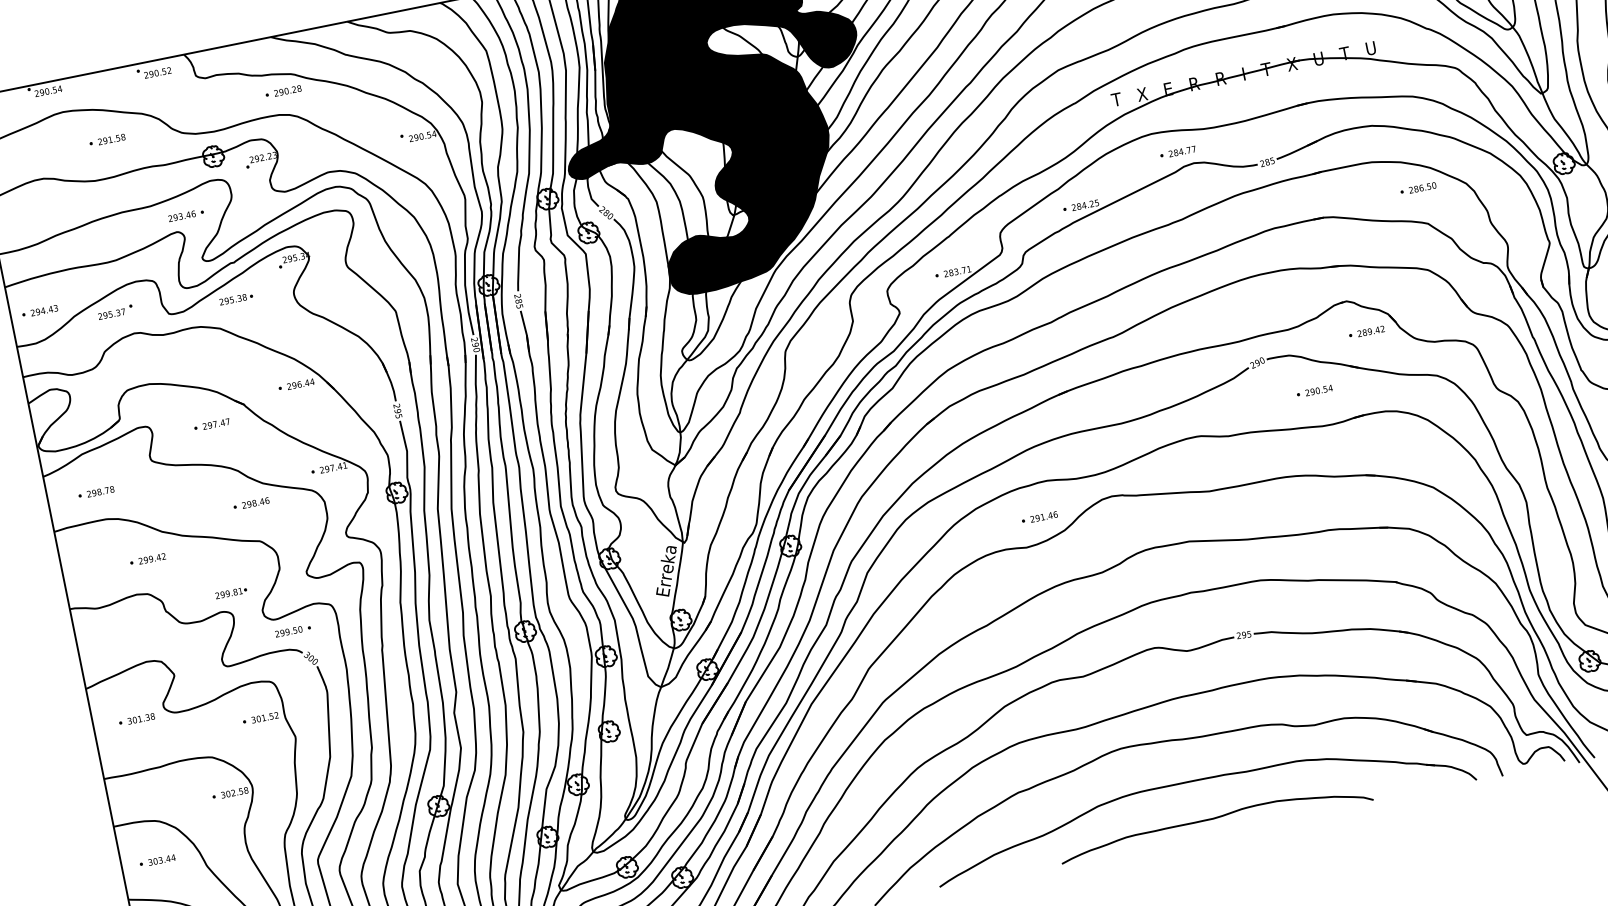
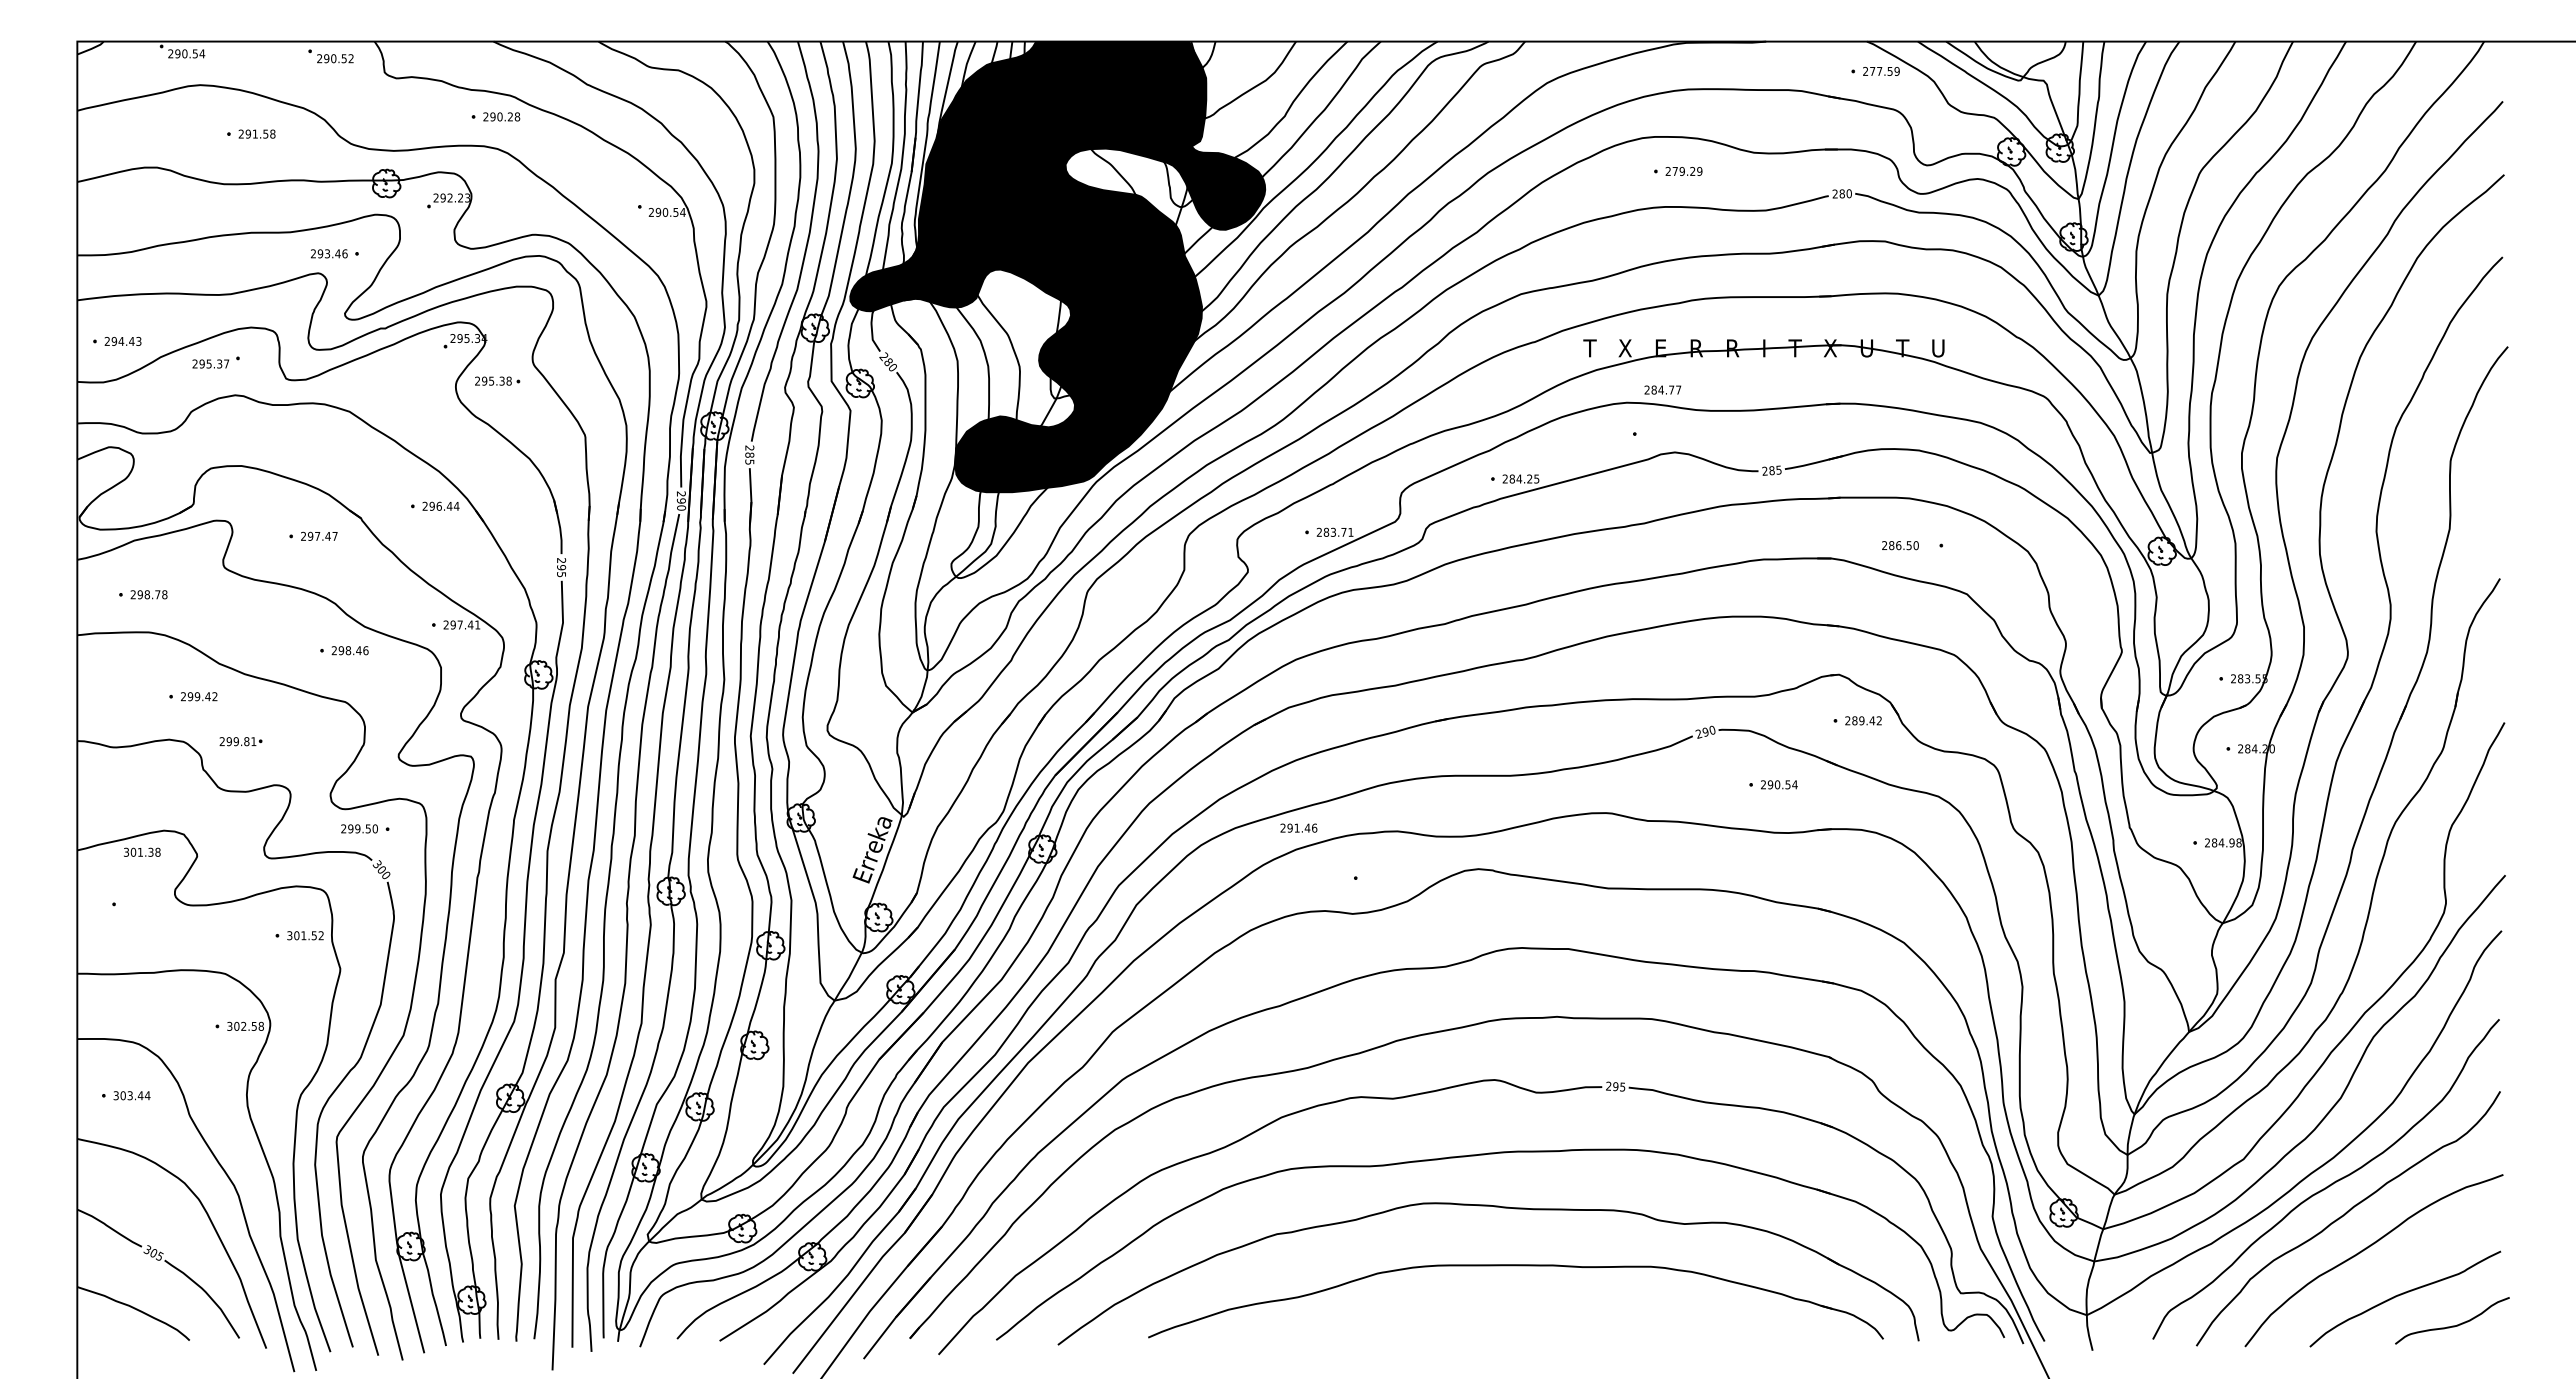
text: (1182, 151) -> (1662, 389), moved
text: (1422, 187) -> (1900, 545), moved
part: (236, 298) -> (497, 380), moved
text: (1043, 516) -> (1298, 827), moved
part: (230, 593) -> (240, 741), moved
text: (141, 718) -> (142, 851), moved
curve: (1213, 819) -> (1526, 1321), removed

